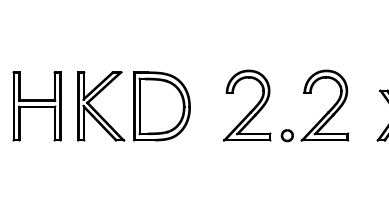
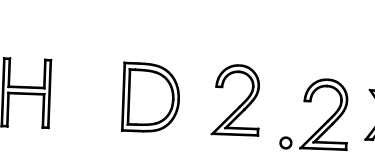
part: (311, 93) -> (311, 101), moved
part: (96, 110) -> (85, 99), removed

